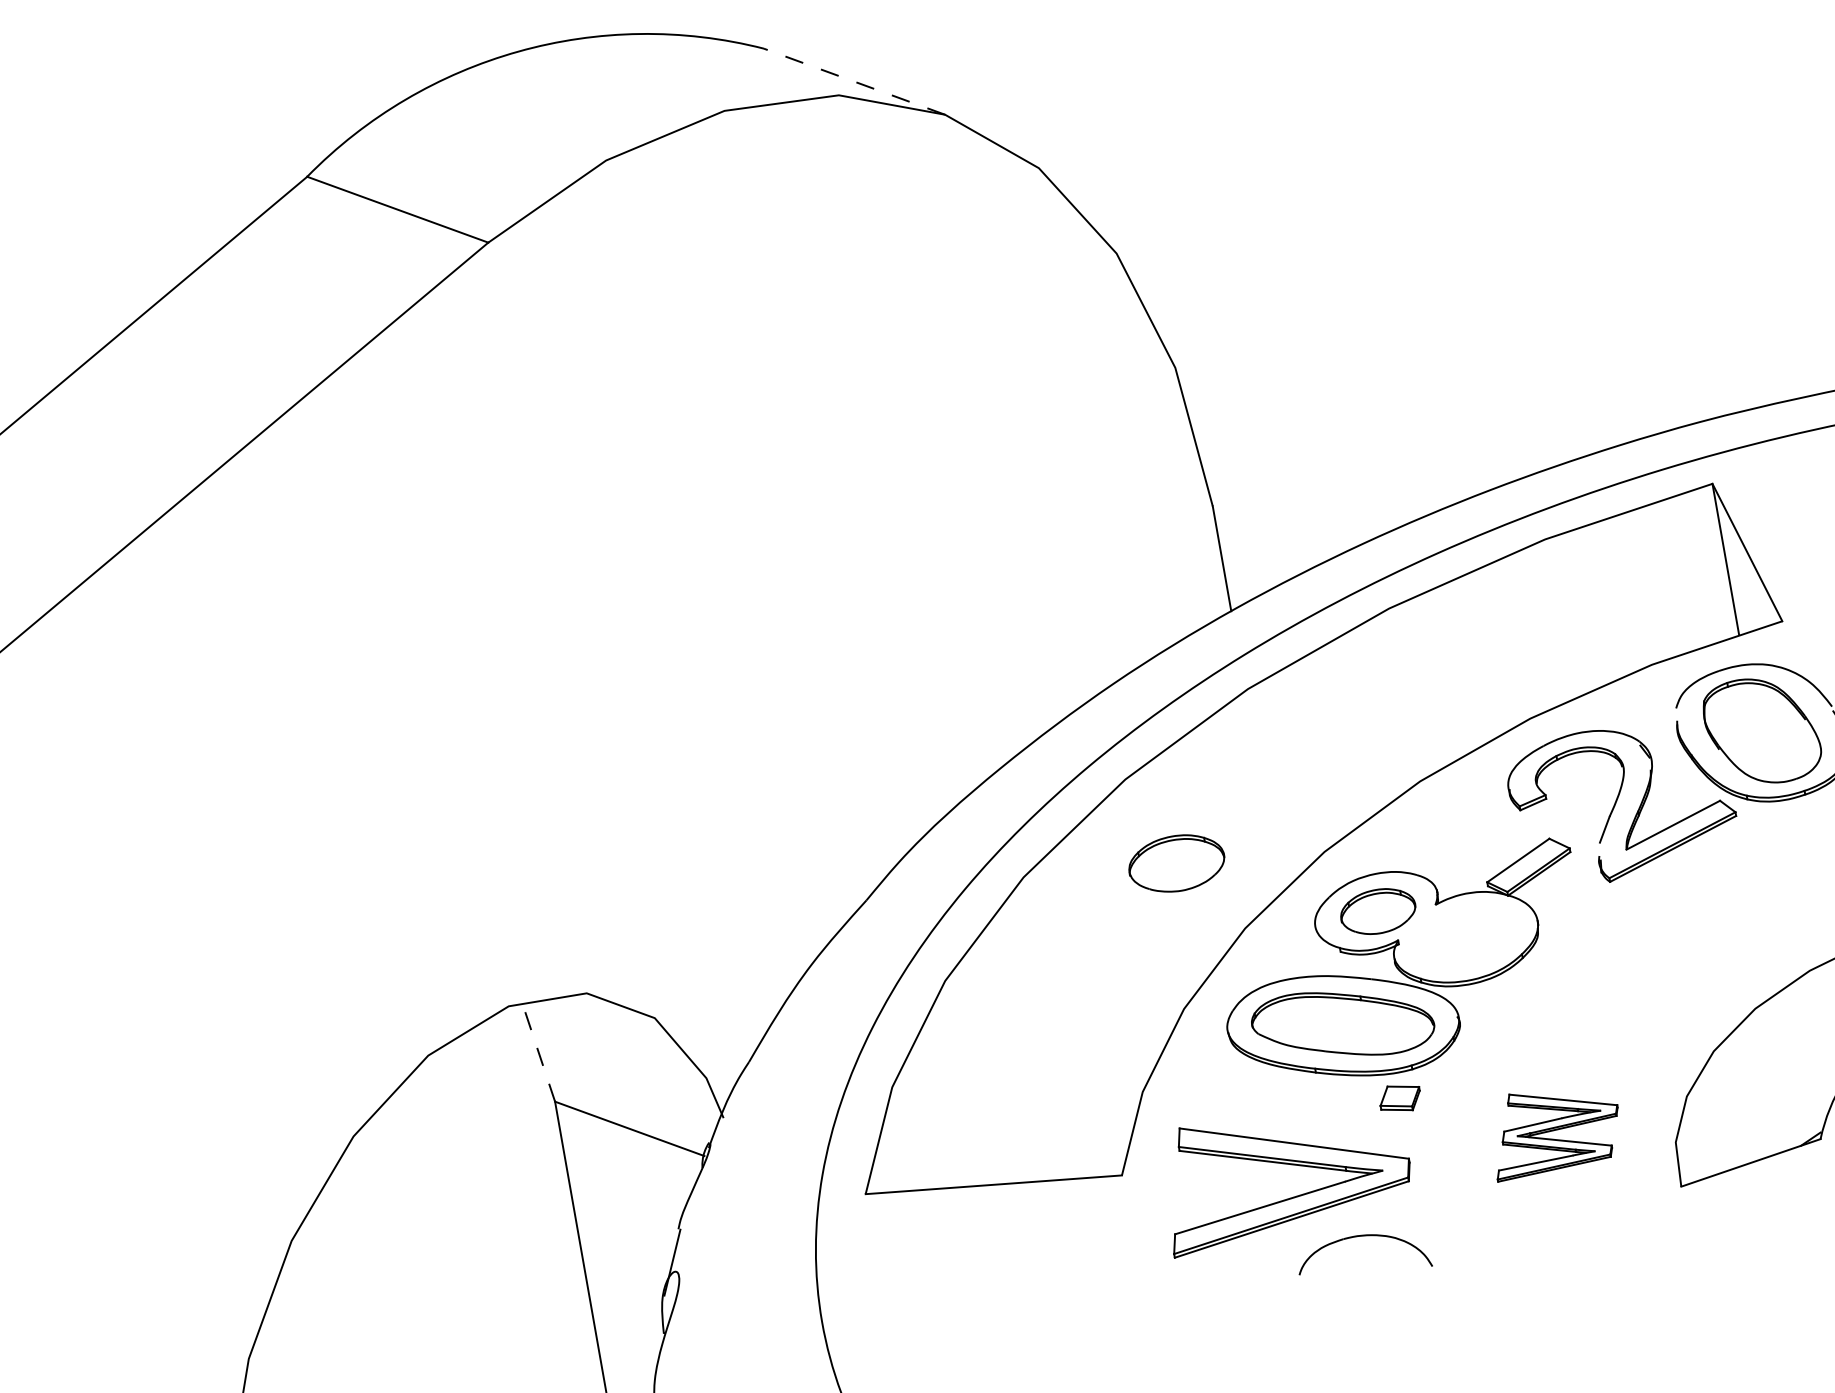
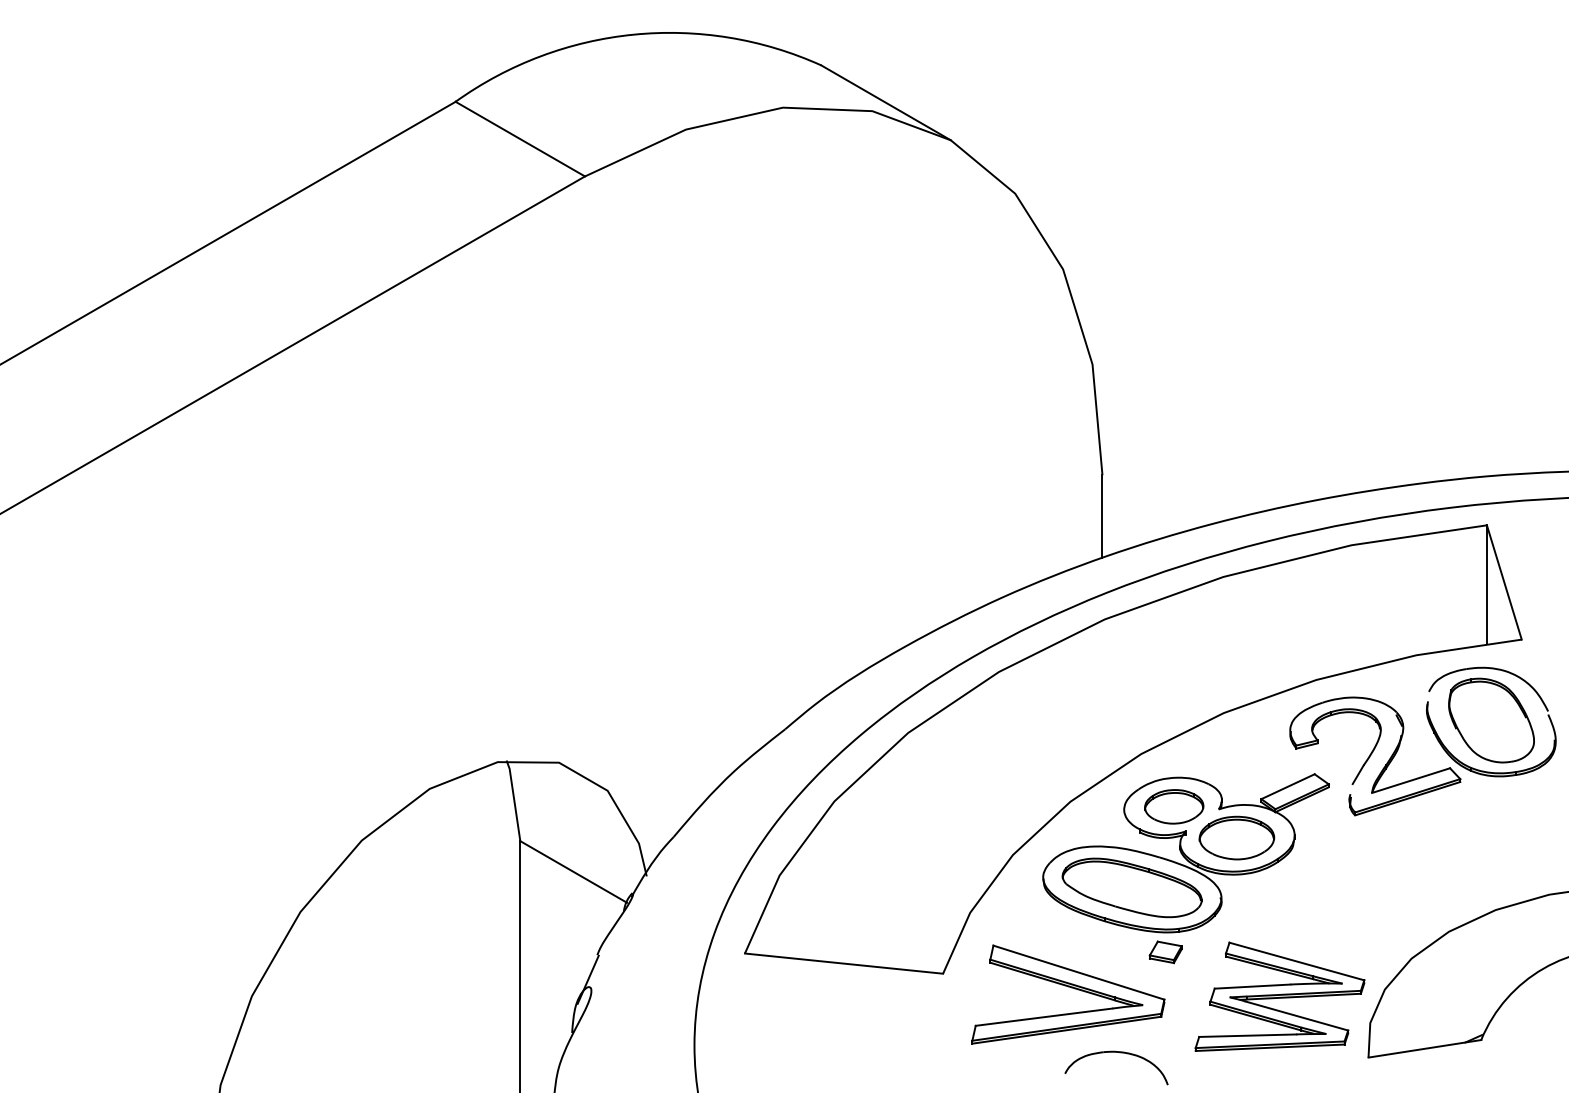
line: (854, 81) -> (886, 102), dashed -> solid
part: (1176, 862) -> (1236, 837), moved
line: (538, 1051) -> (514, 800), dashed -> solid
part: (1554, 1128) -> (1279, 996), size x1.67

